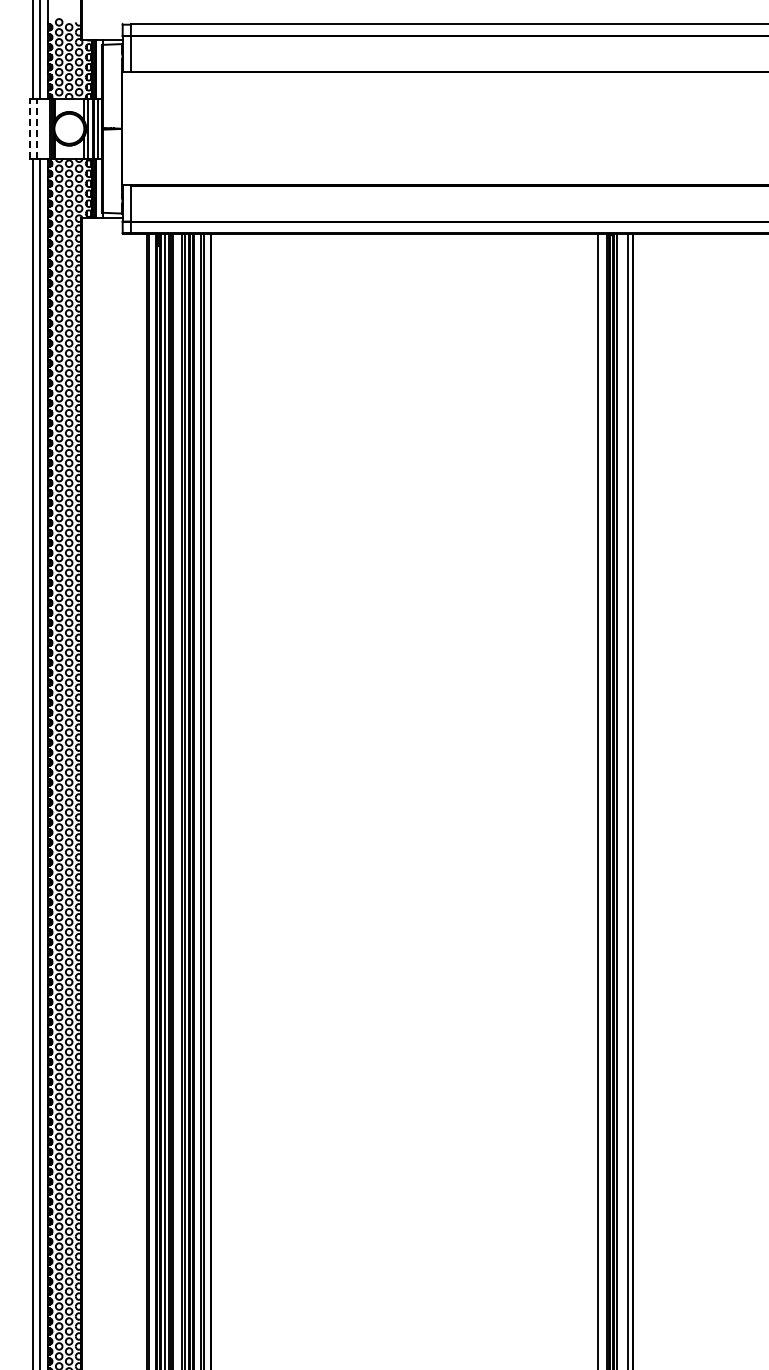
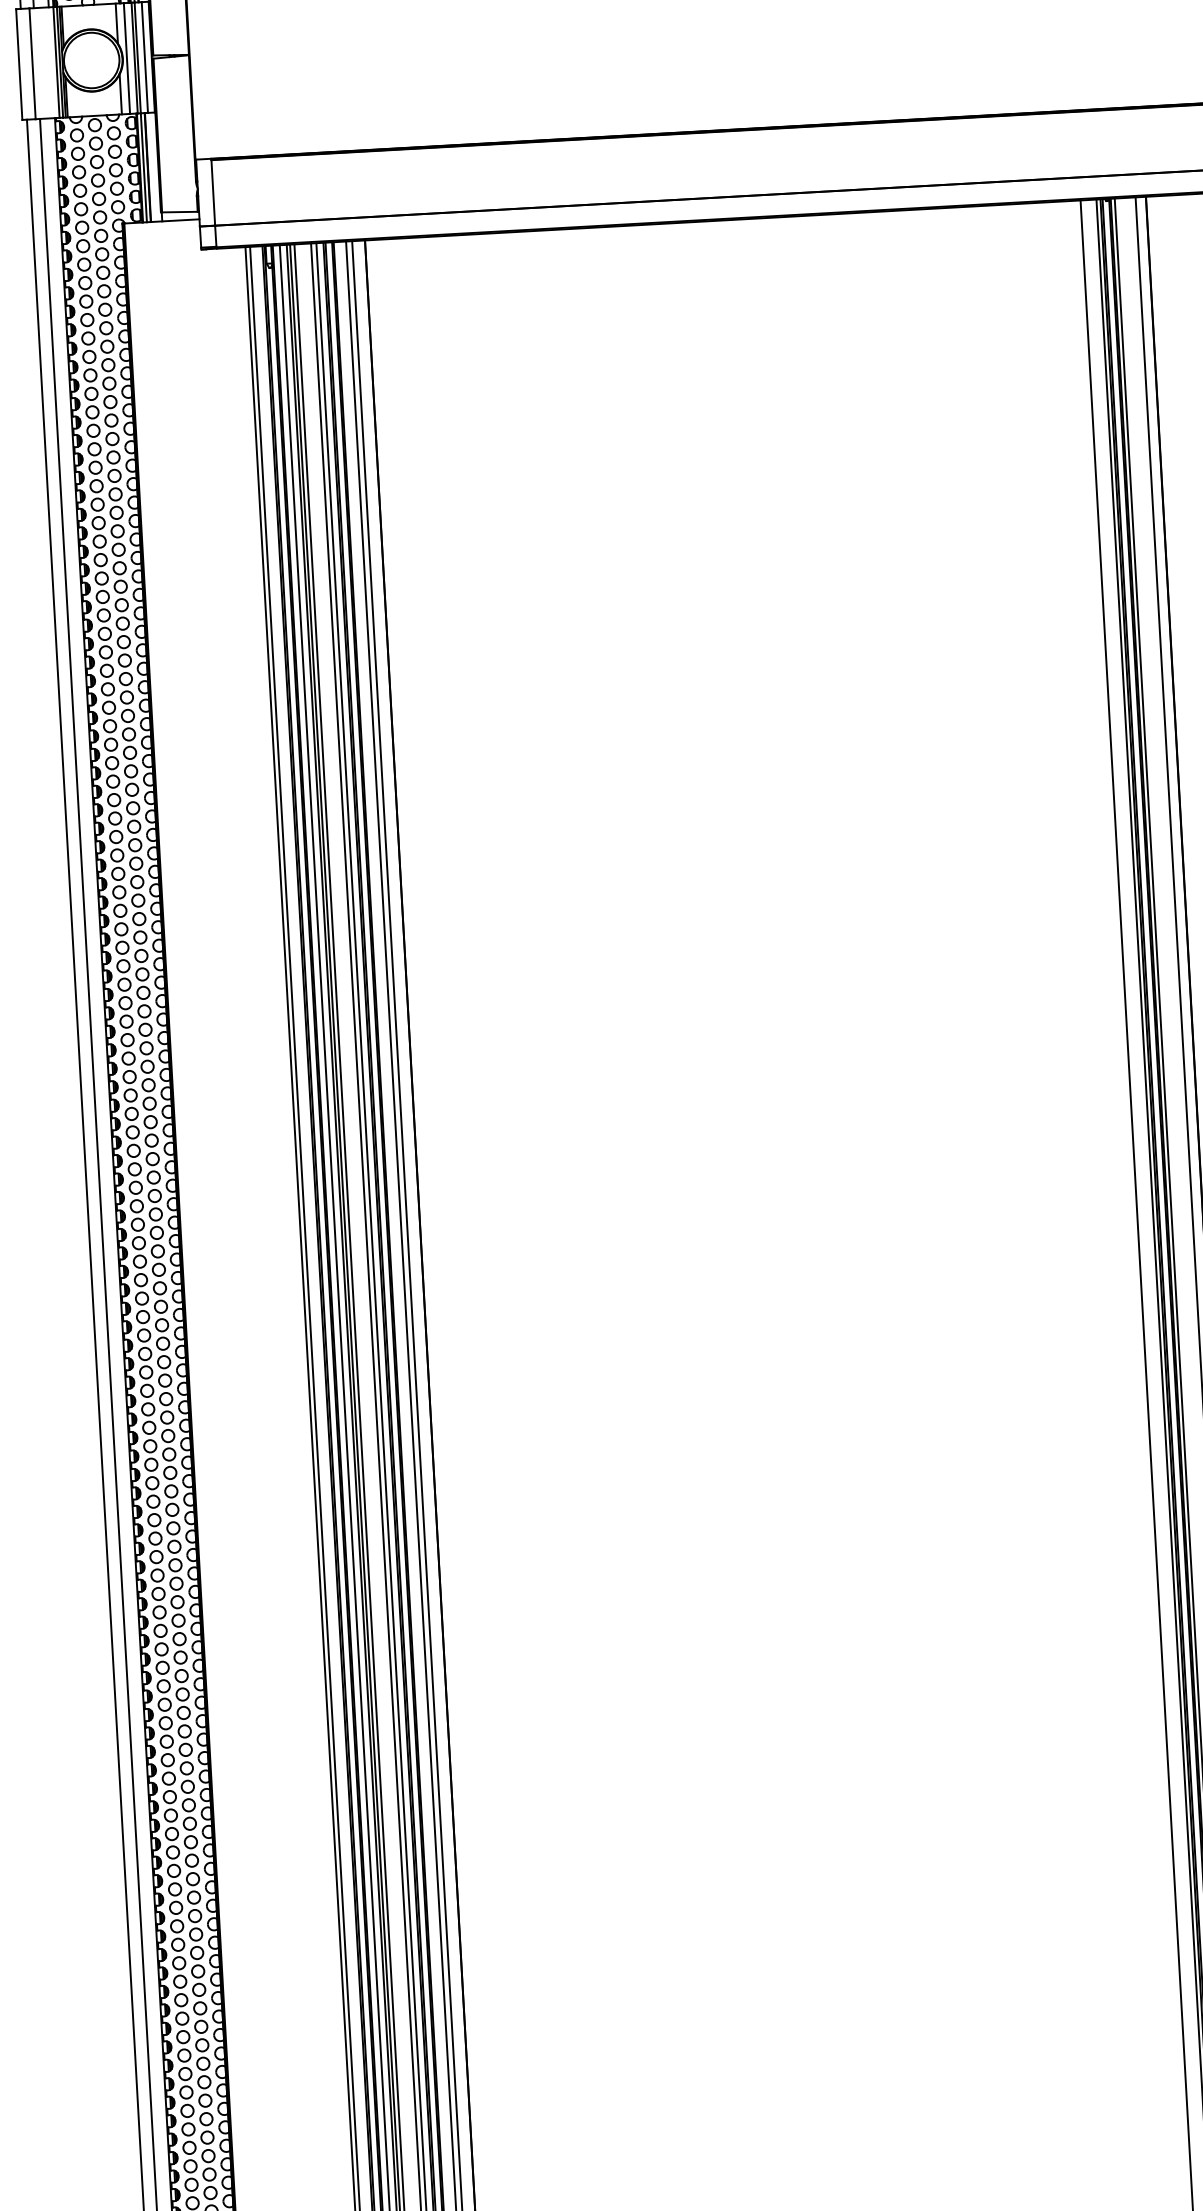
line: (30, 128) -> (19, 63), dashed -> solid
line: (37, 128) -> (32, 63), dashed -> solid

